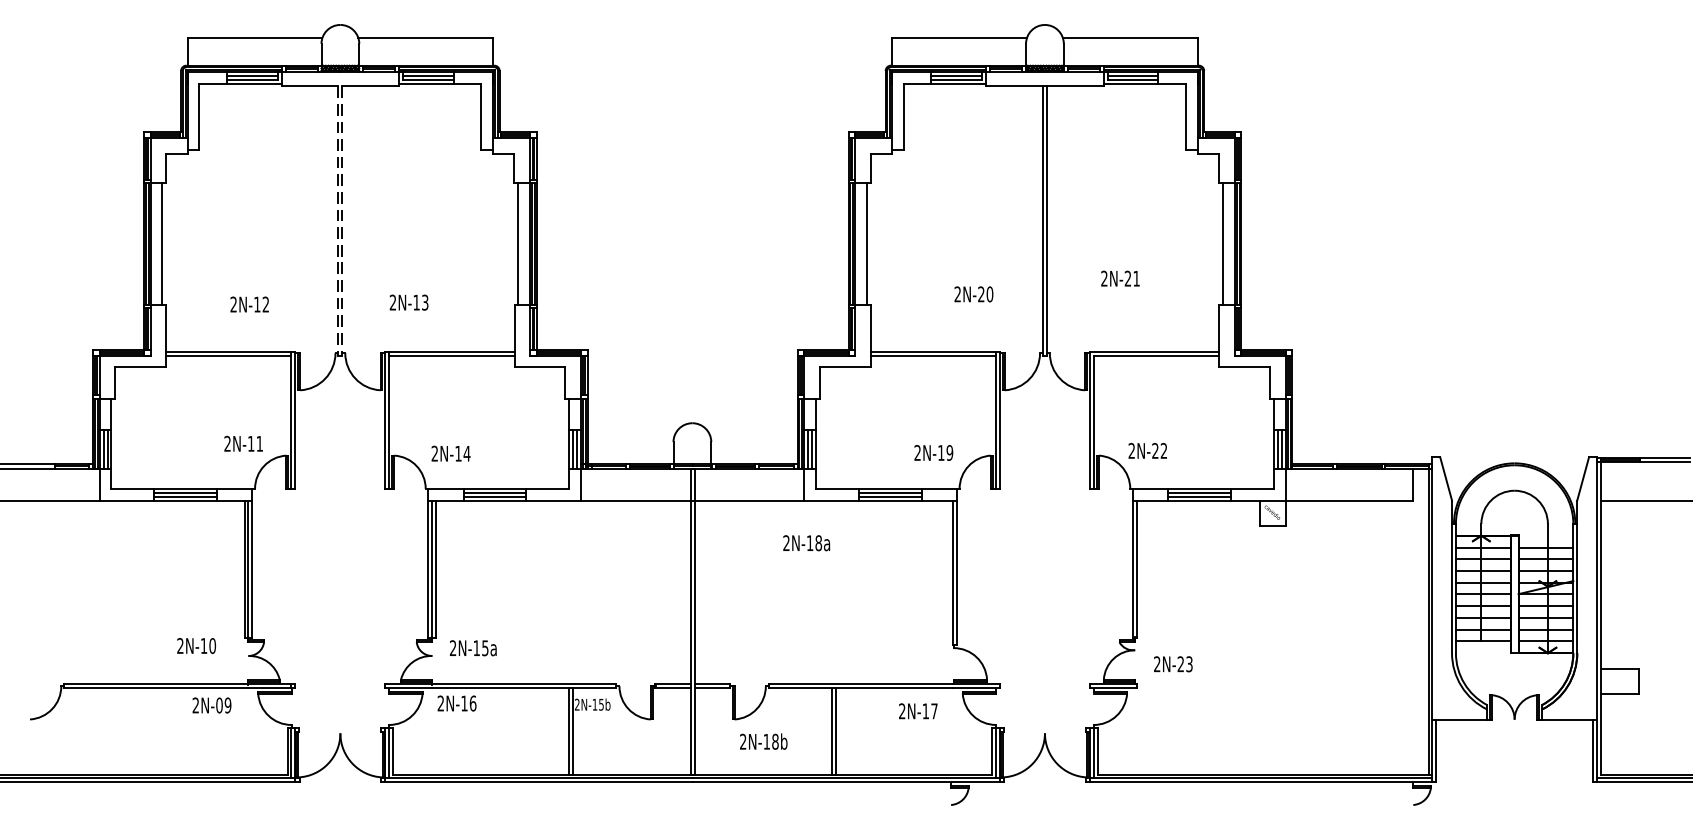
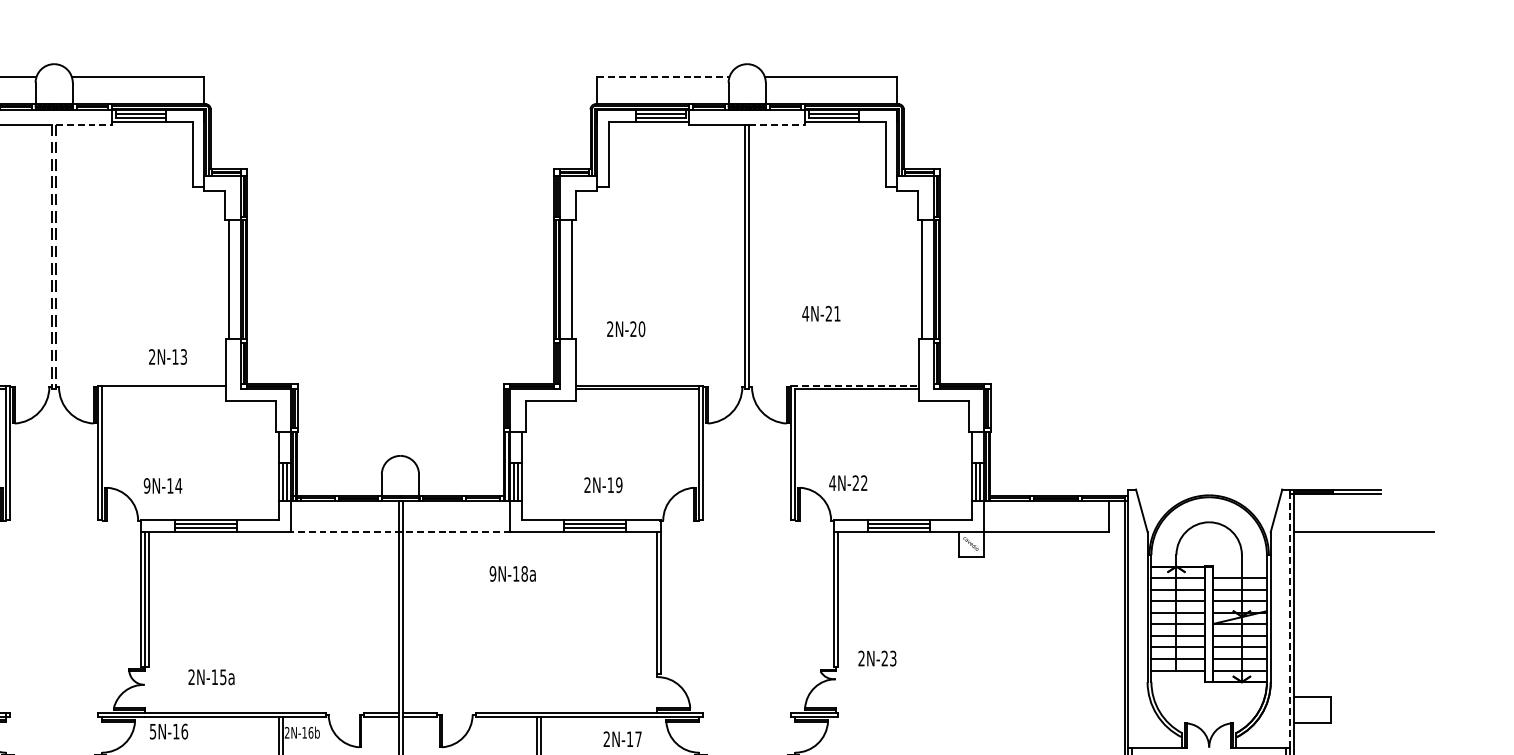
line: (960, 38) -> (664, 77), solid -> dashed
line: (371, 86) -> (84, 124), solid -> dashed
line: (1075, 86) -> (777, 124), solid -> dashed
text: (1103, 278) -> (804, 313), 2N-21 -> 4N-21
text: (973, 294) -> (625, 329), moved
text: (408, 302) -> (167, 356), moved
line: (1154, 351) -> (854, 385), solid -> dashed
line: (451, 355) -> (163, 389), removed
text: (1131, 450) -> (832, 482), 2N-22 -> 4N-22
text: (933, 452) -> (603, 484), moved
text: (434, 453) -> (146, 485), 2N-14 -> 9N-14
line: (692, 500) -> (400, 531), solid -> dashed
text: (786, 543) -> (492, 574), 2N-18a -> 9N-18a
line: (1596, 588) -> (1289, 618), solid -> dashed
text: (473, 648) -> (211, 677), moved
text: (1173, 664) -> (877, 658), moved
text: (440, 703) -> (152, 731), 2N-16 -> 5N-16
text: (601, 704) -> (311, 732), 2N-15b -> 2N-16b

